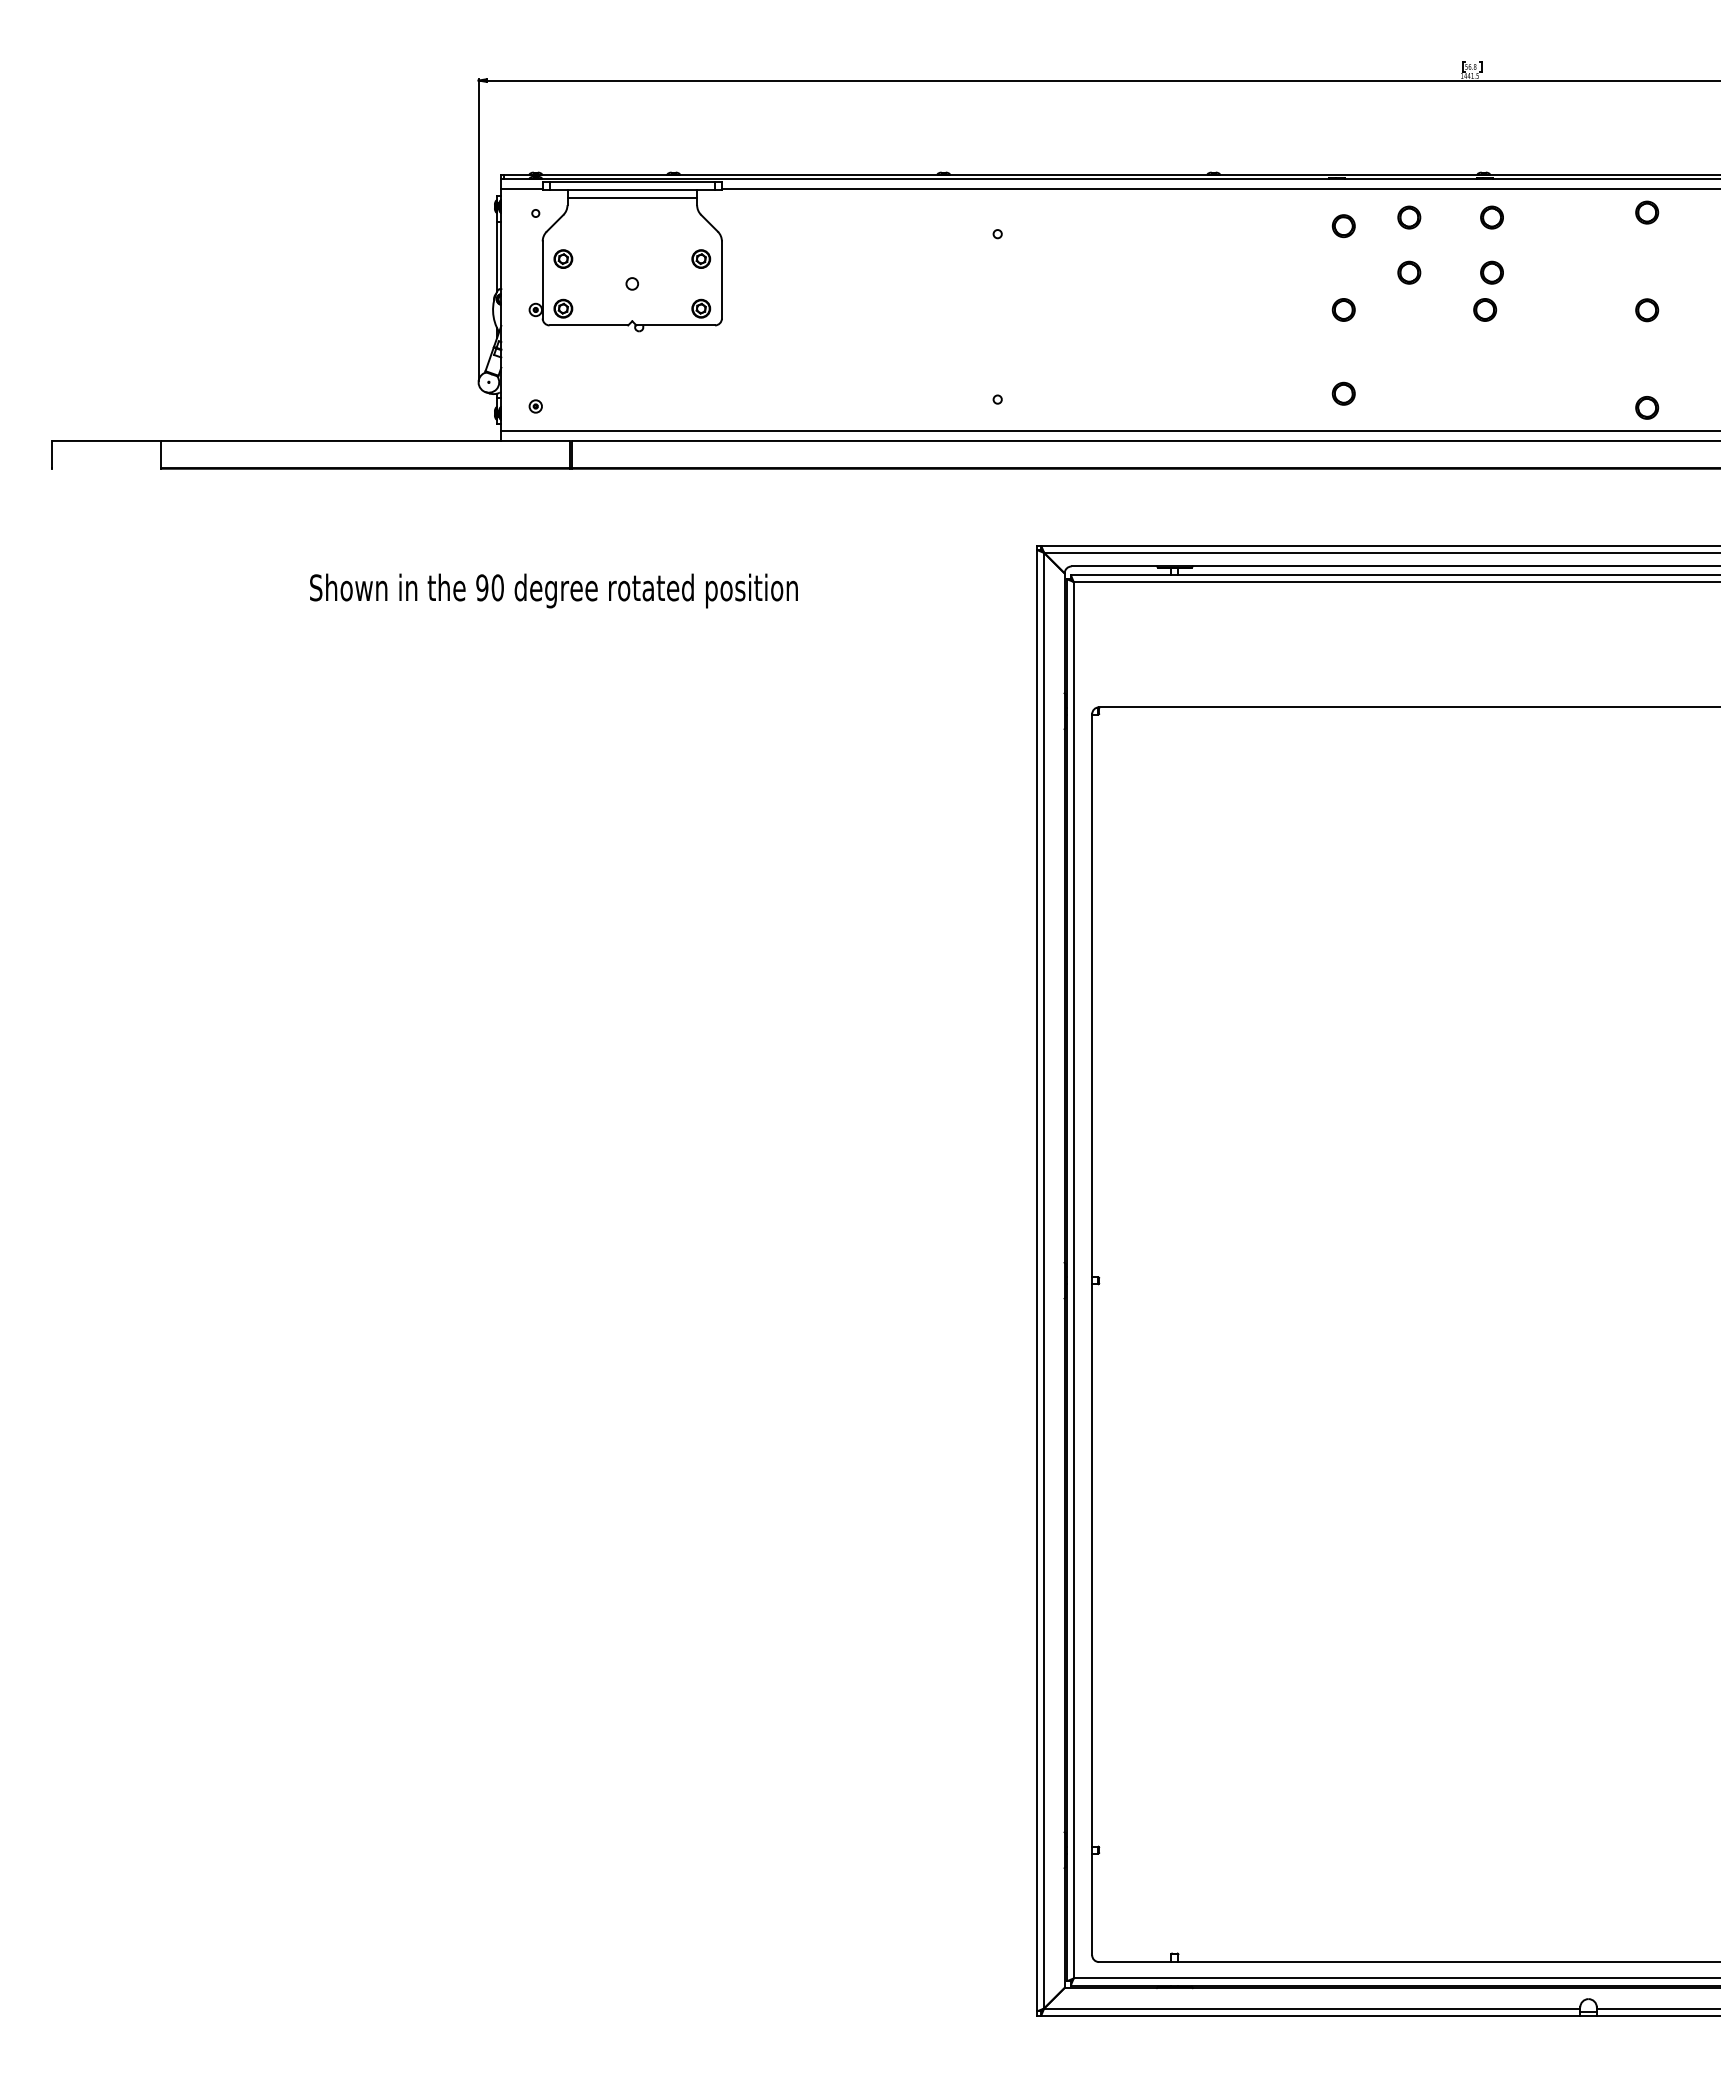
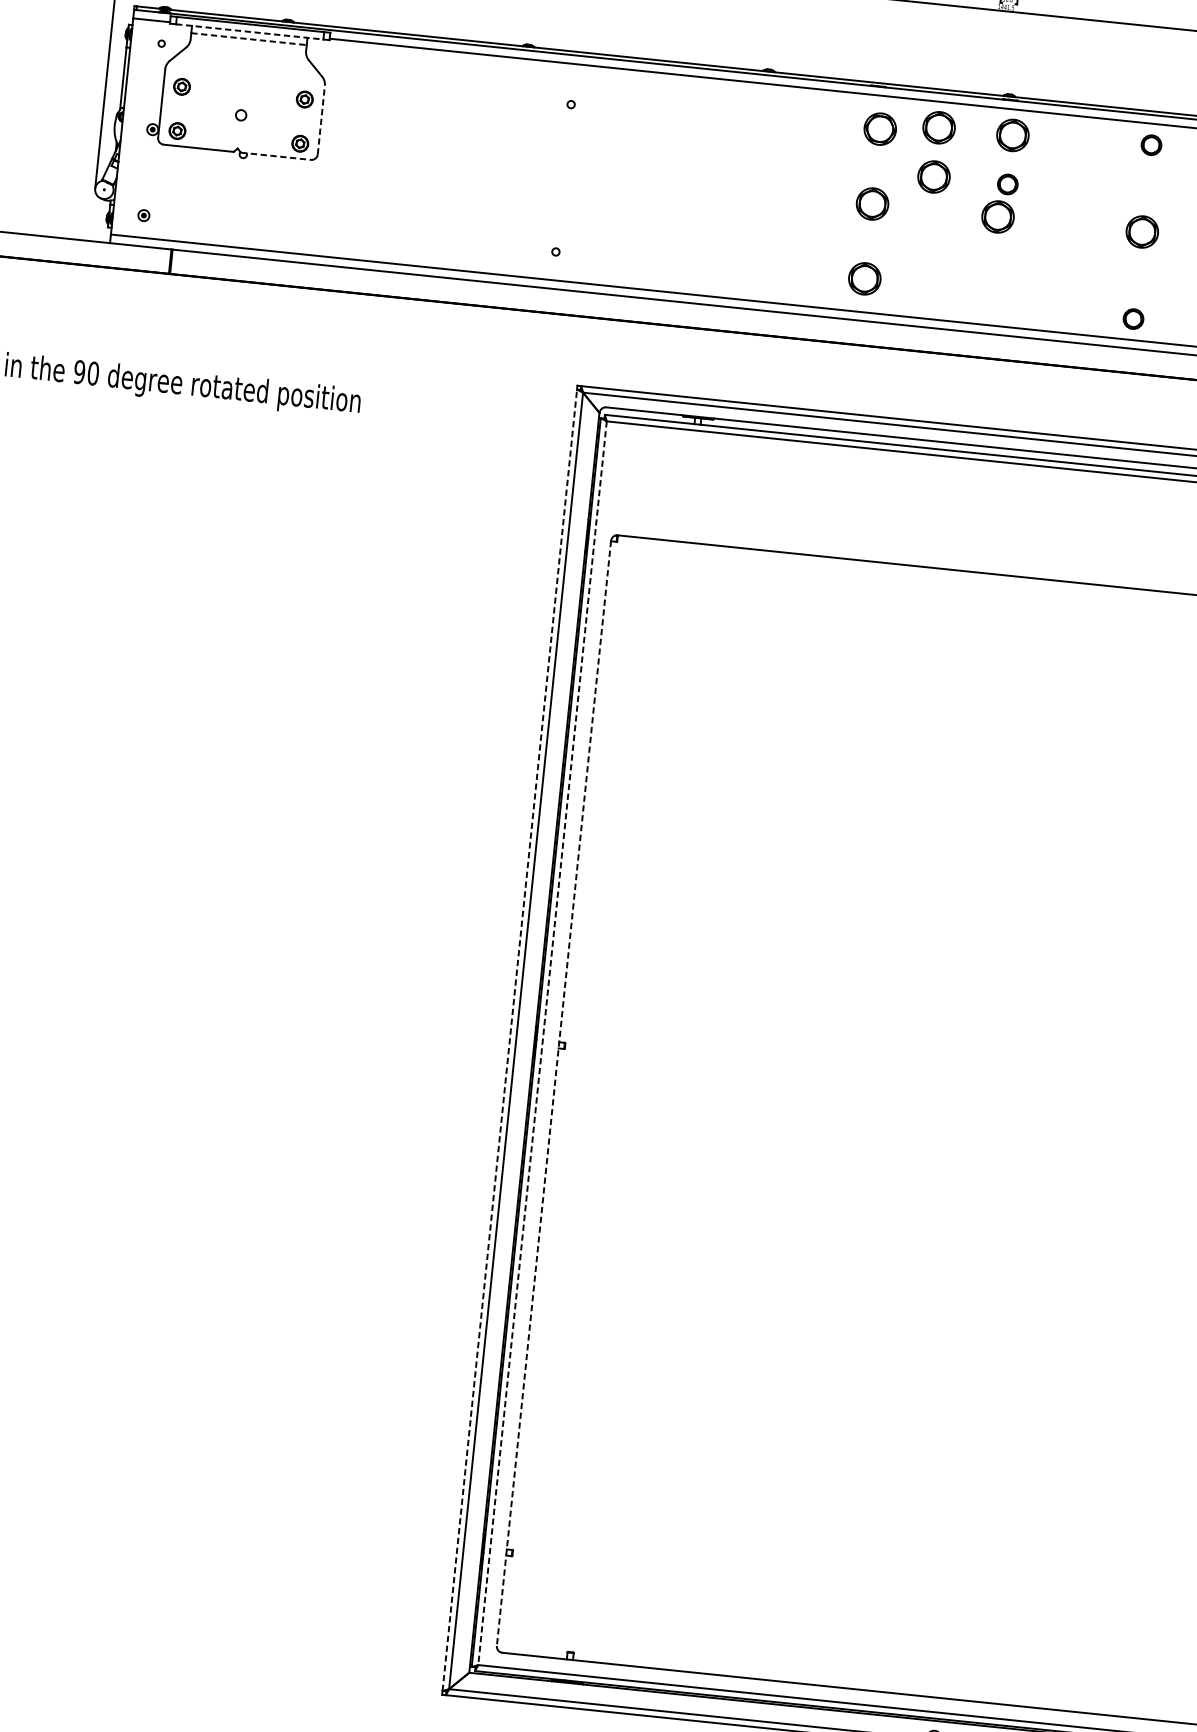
line: (632, 190) -> (249, 32), solid -> dashed
line: (632, 198) -> (249, 39), solid -> dashed
part: (1409, 217) -> (939, 127), size x1.6
part: (1491, 217) -> (1012, 135), size x1.6
part: (1343, 226) -> (879, 129), size x1.6
part: (1409, 272) -> (934, 176), size x1.6
line: (721, 279) -> (320, 119), solid -> dashed
part: (1343, 309) -> (872, 203), size x1.6
part: (1485, 309) -> (998, 216), size x1.6
part: (1647, 310) -> (1142, 232), size x1.6
line: (676, 325) -> (276, 156), solid -> dashed
part: (1343, 393) -> (864, 278), size x1.6
line: (1037, 1280) -> (510, 1040), solid -> dashed
line: (1073, 1280) -> (542, 1043), solid -> dashed
line: (1092, 1335) -> (554, 1094), solid -> dashed

